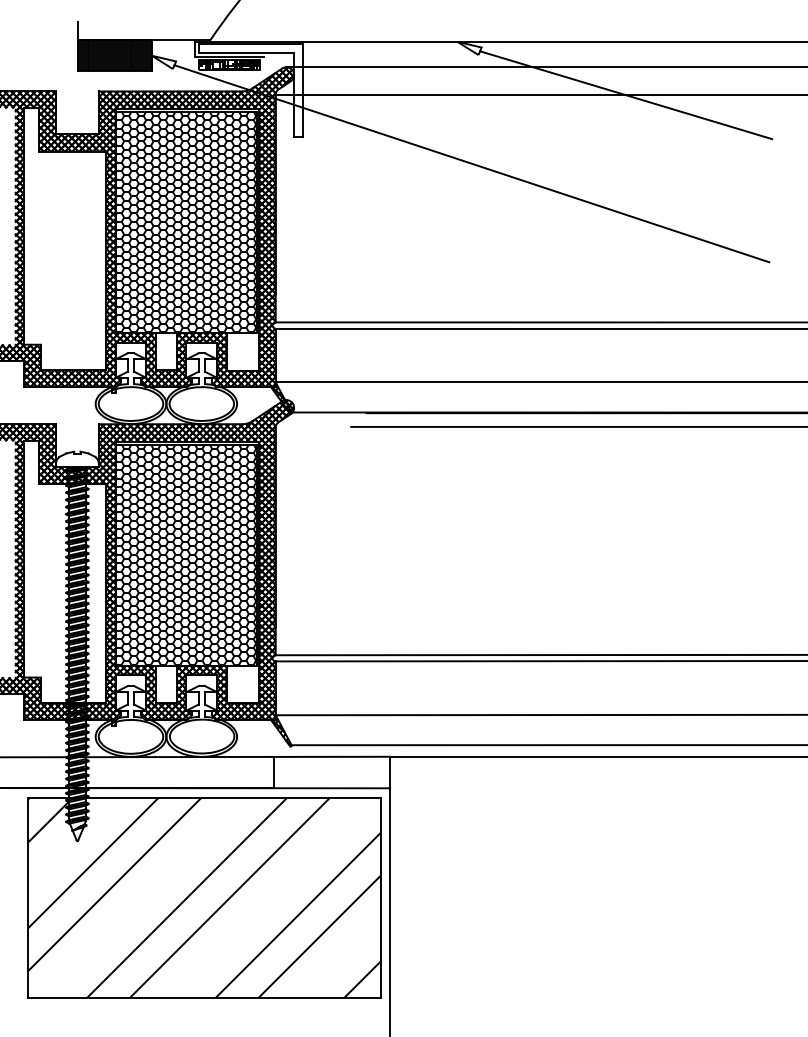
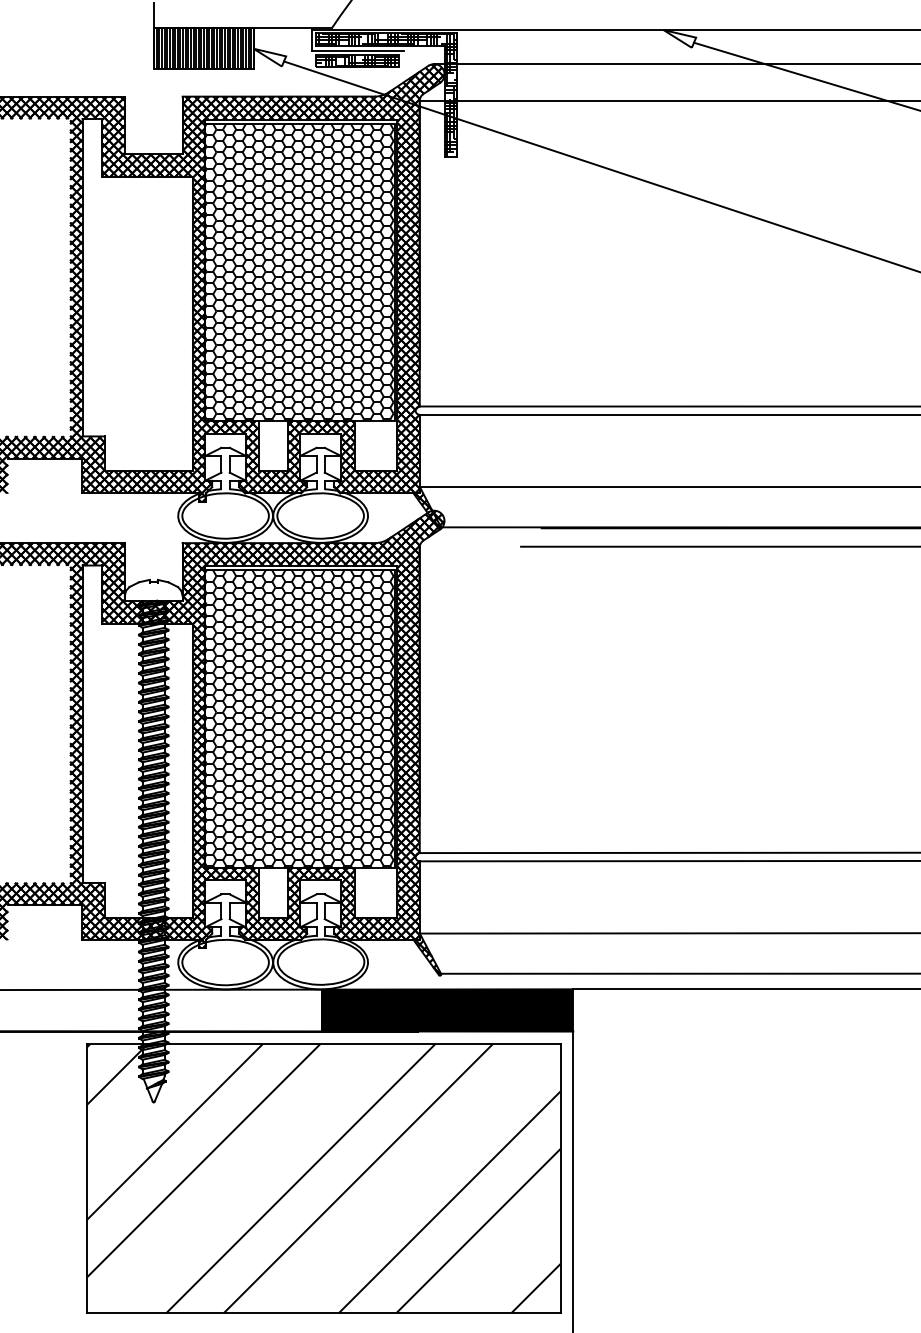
hatch: (250, 90) -> (385, 95), added
fill: (295, 771) -> (446, 1009), added

